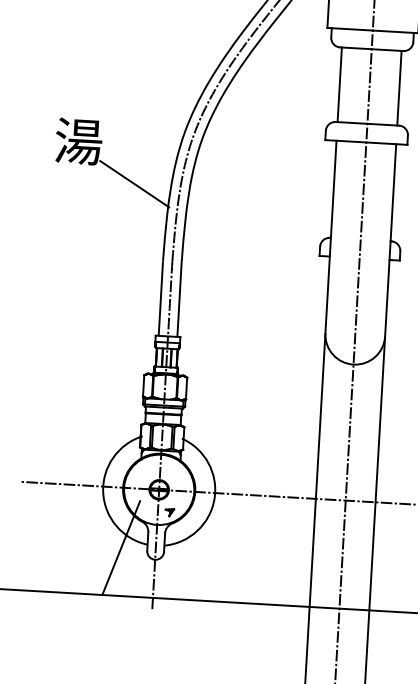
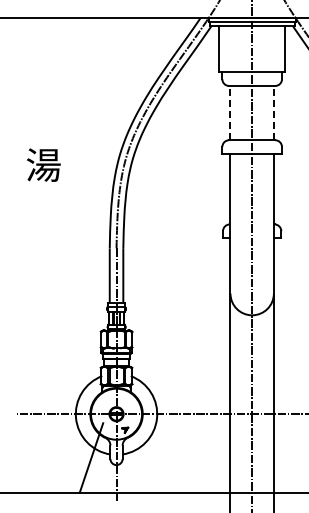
line: (339, 83) -> (230, 112), solid -> dashed
line: (398, 87) -> (273, 112), solid -> dashed
line: (134, 183) -> (85, 193), removed

